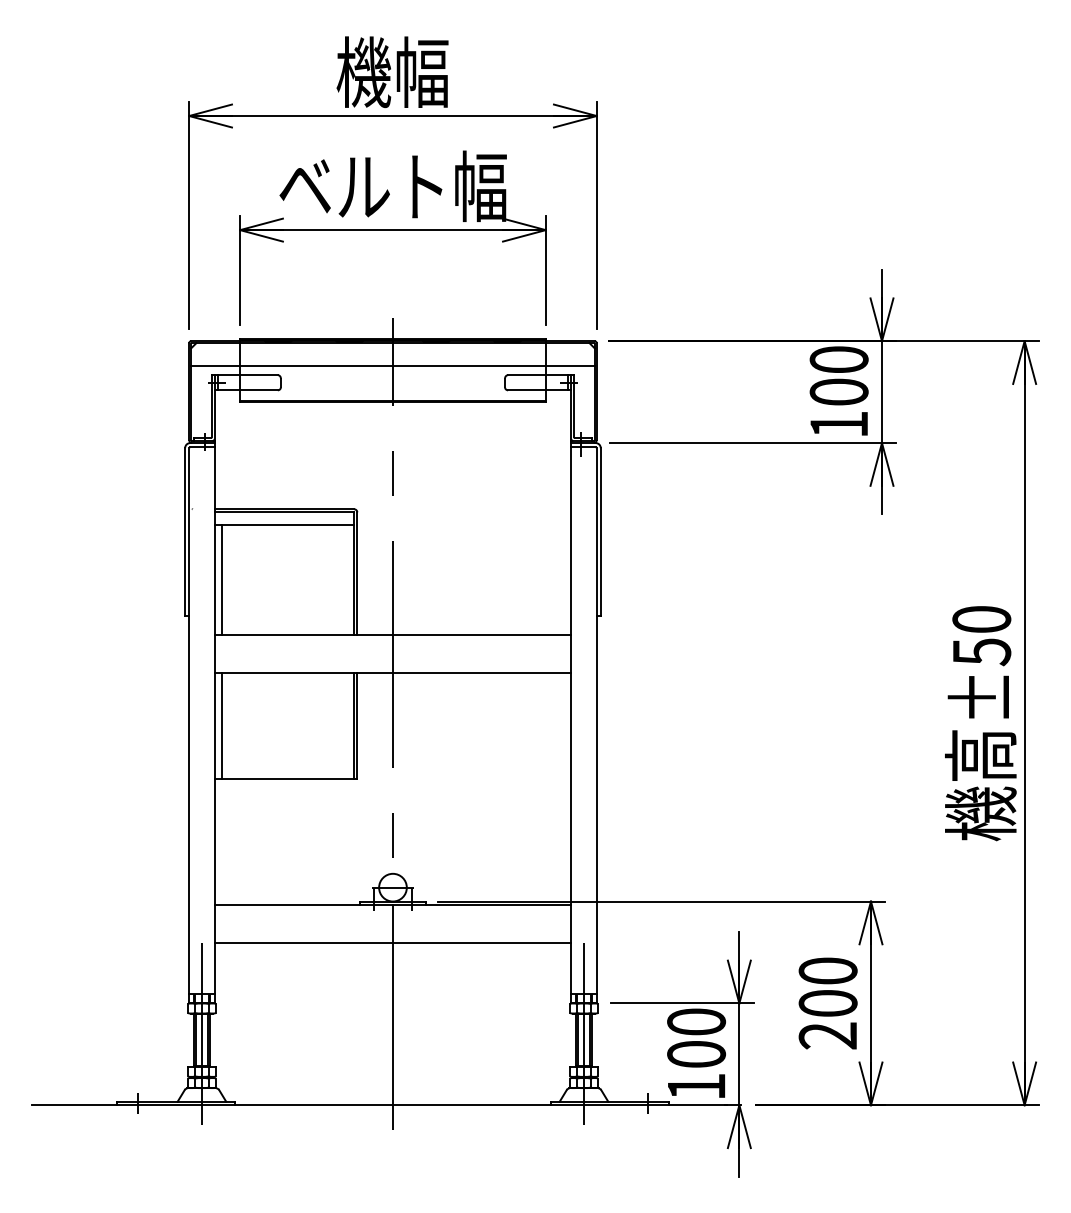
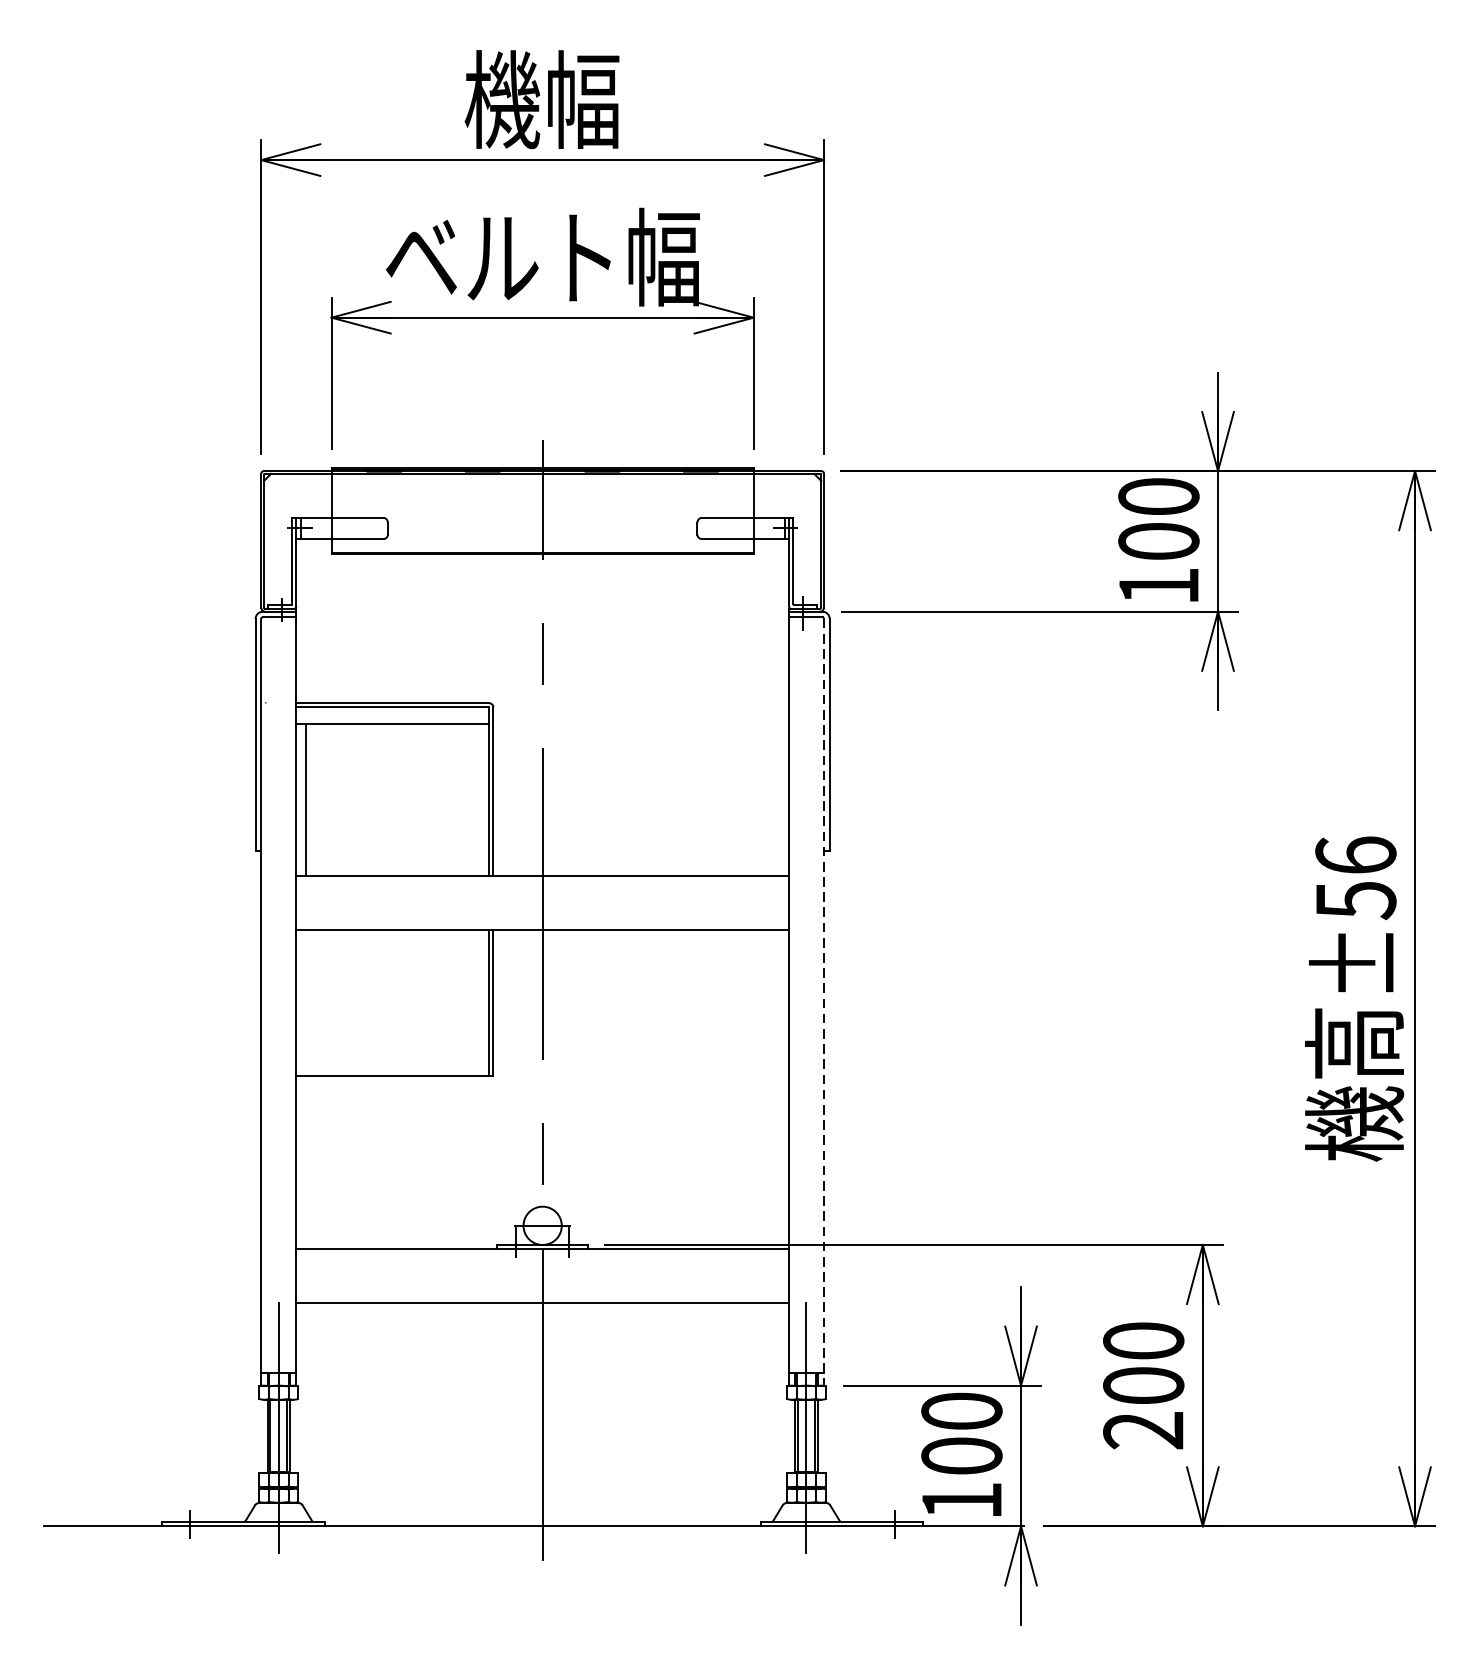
line: (392, 365) -> (542, 504), removed
text: (981, 618) -> (1355, 854), ±50 -> ±56
line: (596, 725) -> (823, 1001), solid -> dashed
line: (221, 726) -> (305, 1003), removed

